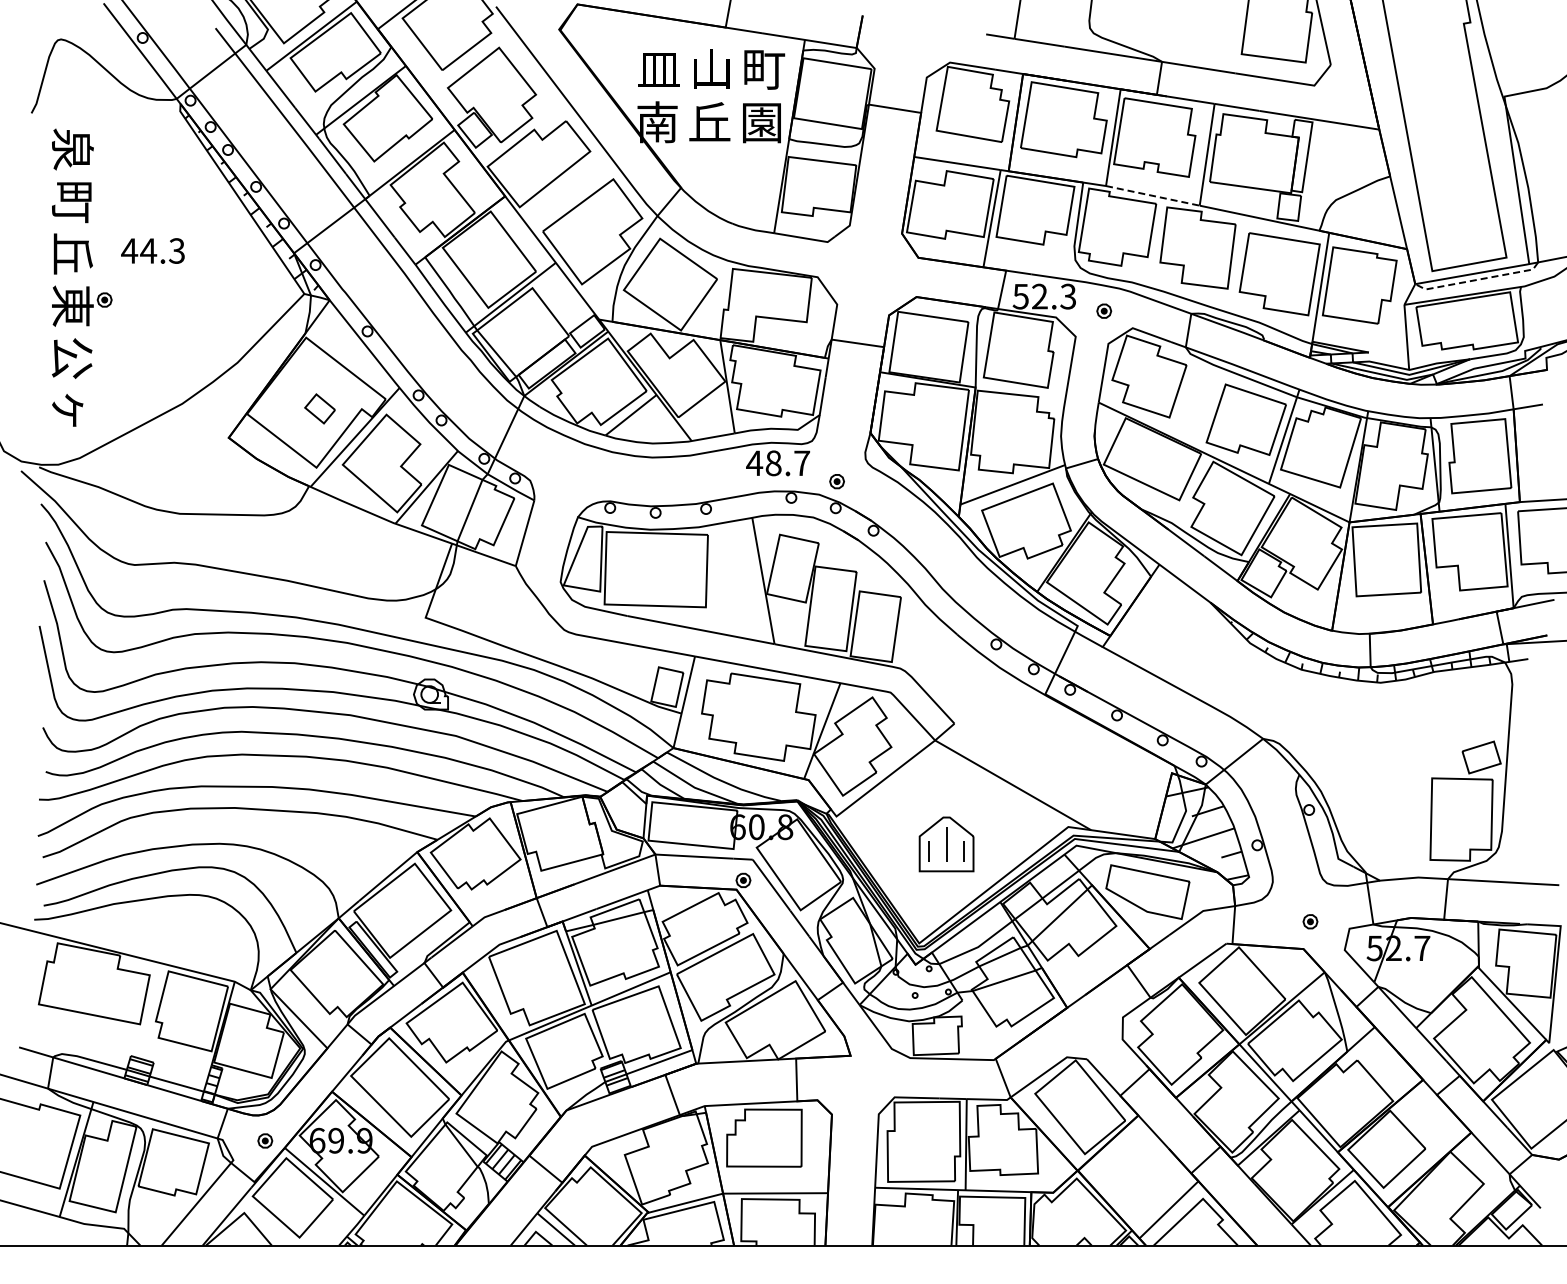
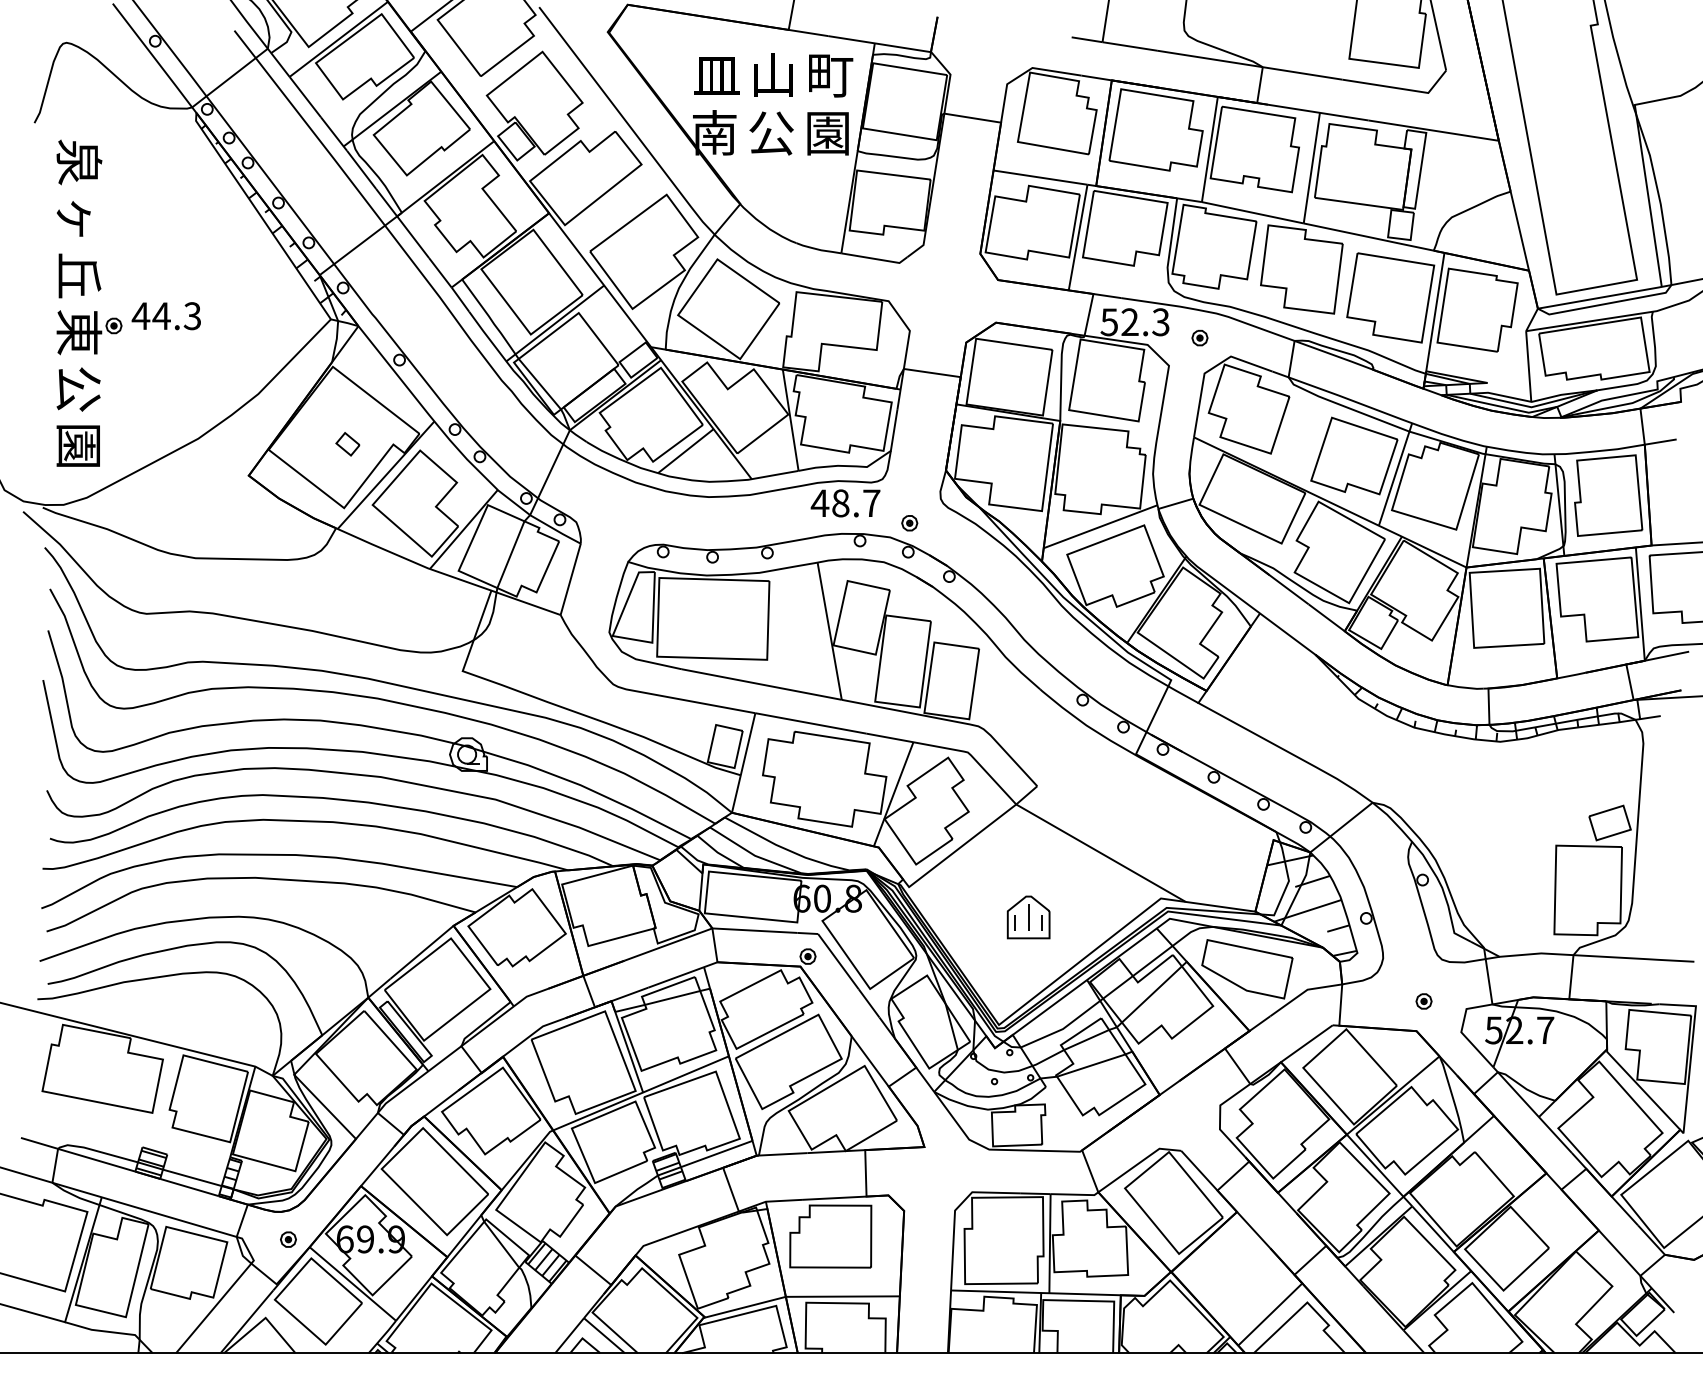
text: (709, 122) -> (771, 133), 丘 -> 公
line: (1152, 195) -> (1252, 212), dashed -> solid
text: (71, 202) -> (77, 219), 町 -> ヶ
text: (152, 250) -> (165, 315), moved
line: (1477, 279) -> (1605, 303), dashed -> solid
part: (319, 408) -> (347, 443), size x0.71
text: (71, 410) -> (77, 445), ヶ -> 園
part: (946, 844) -> (1028, 917), size x0.71

